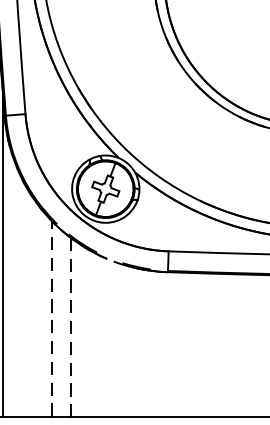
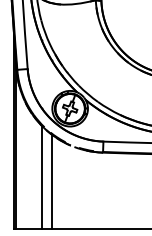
line: (51, 319) -> (41, 177), dashed -> solid
line: (70, 328) -> (51, 182), dashed -> solid

